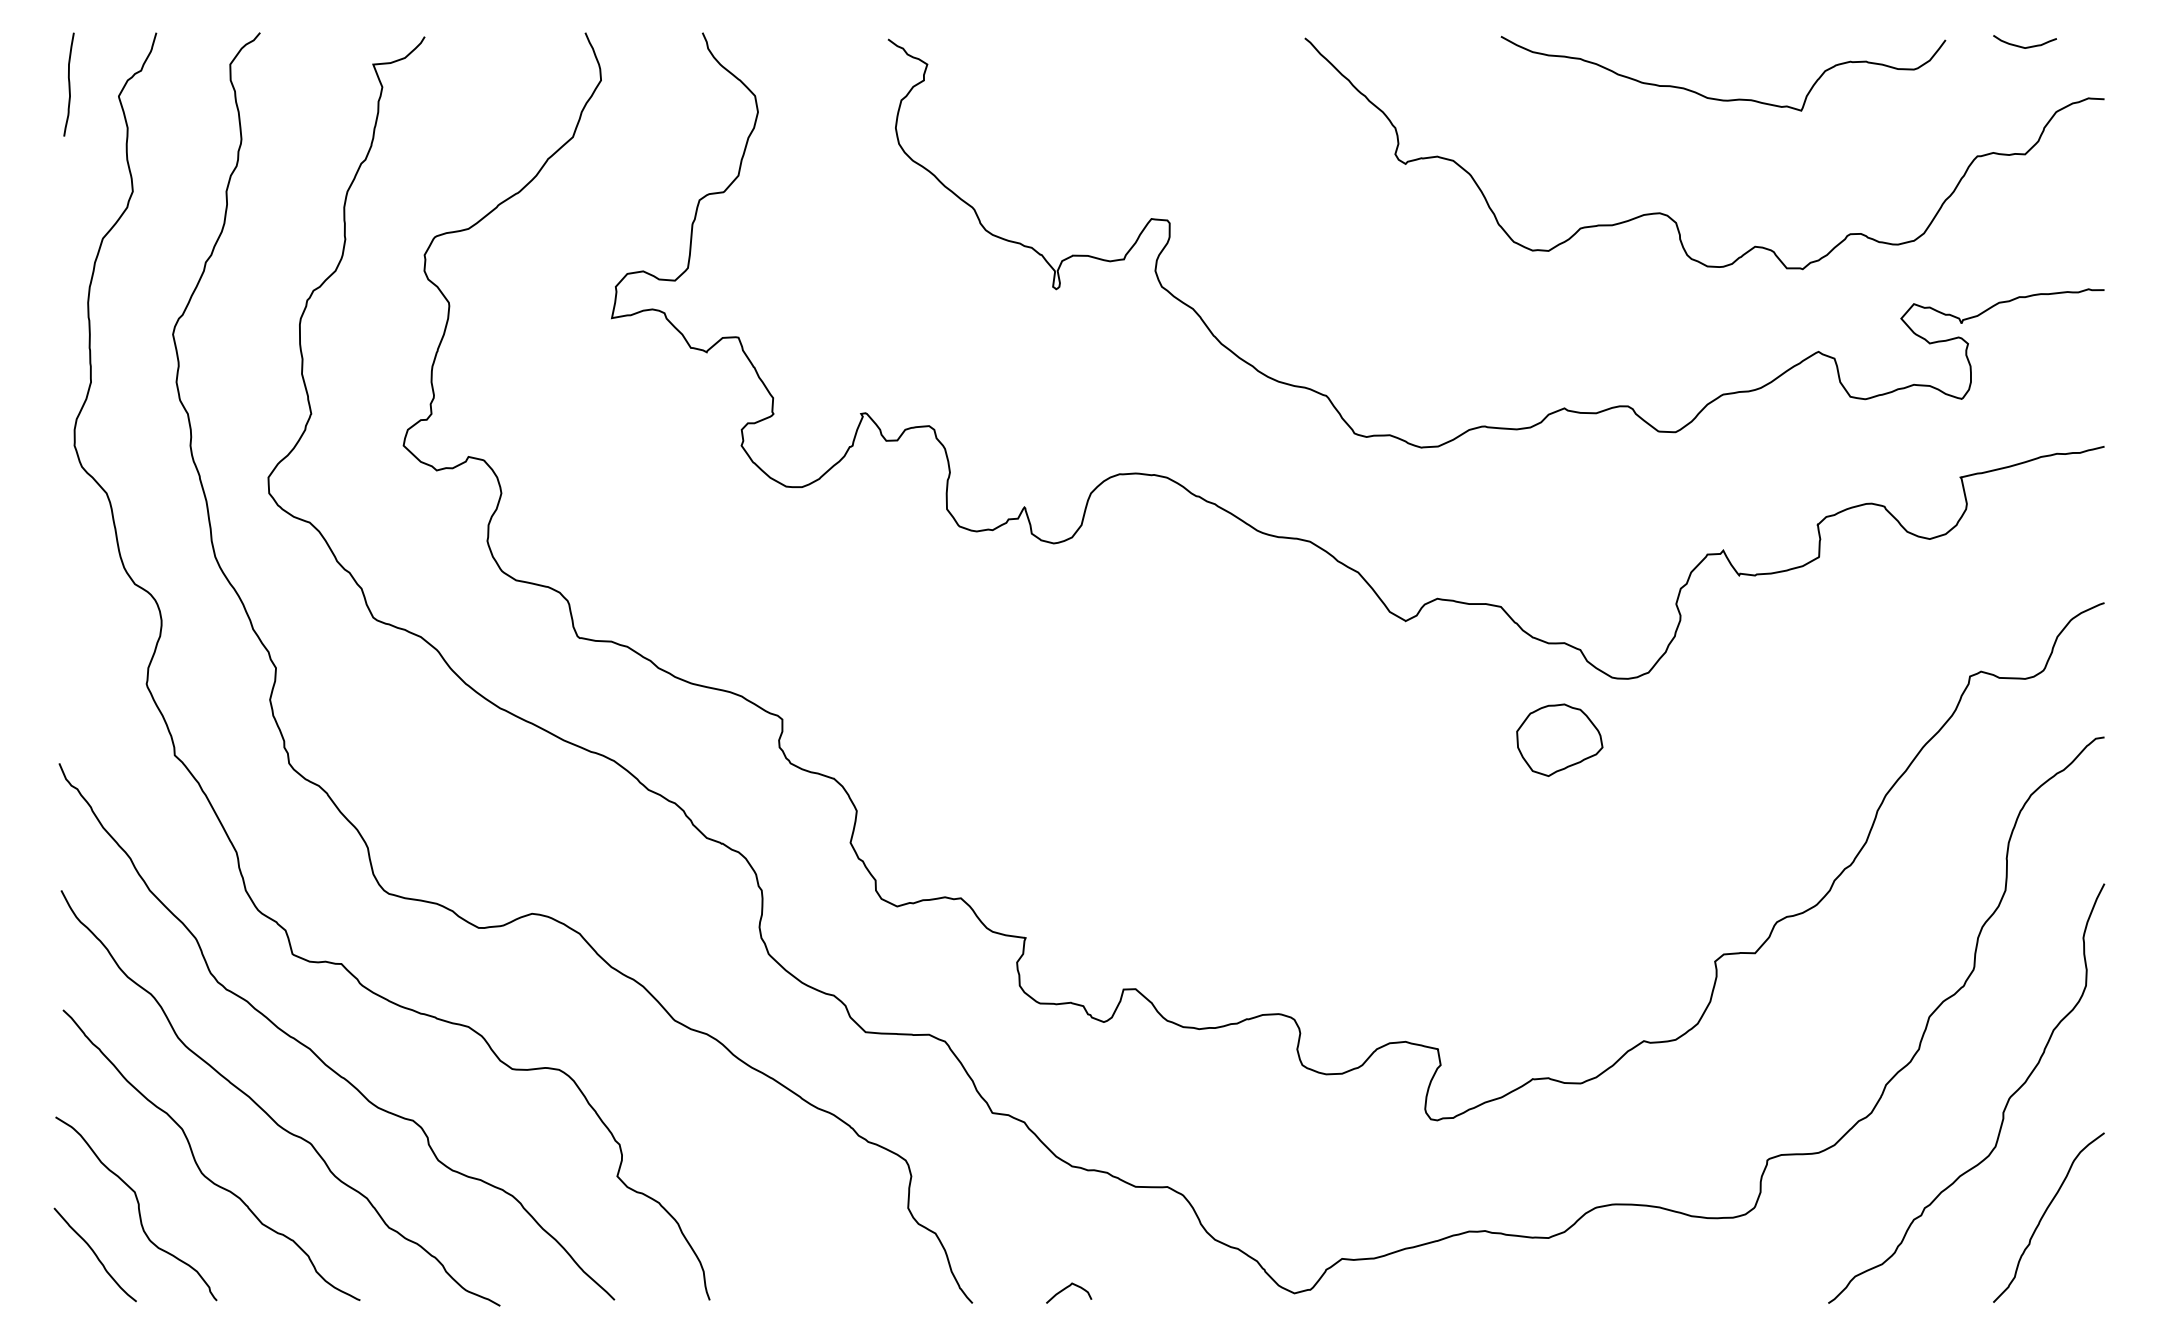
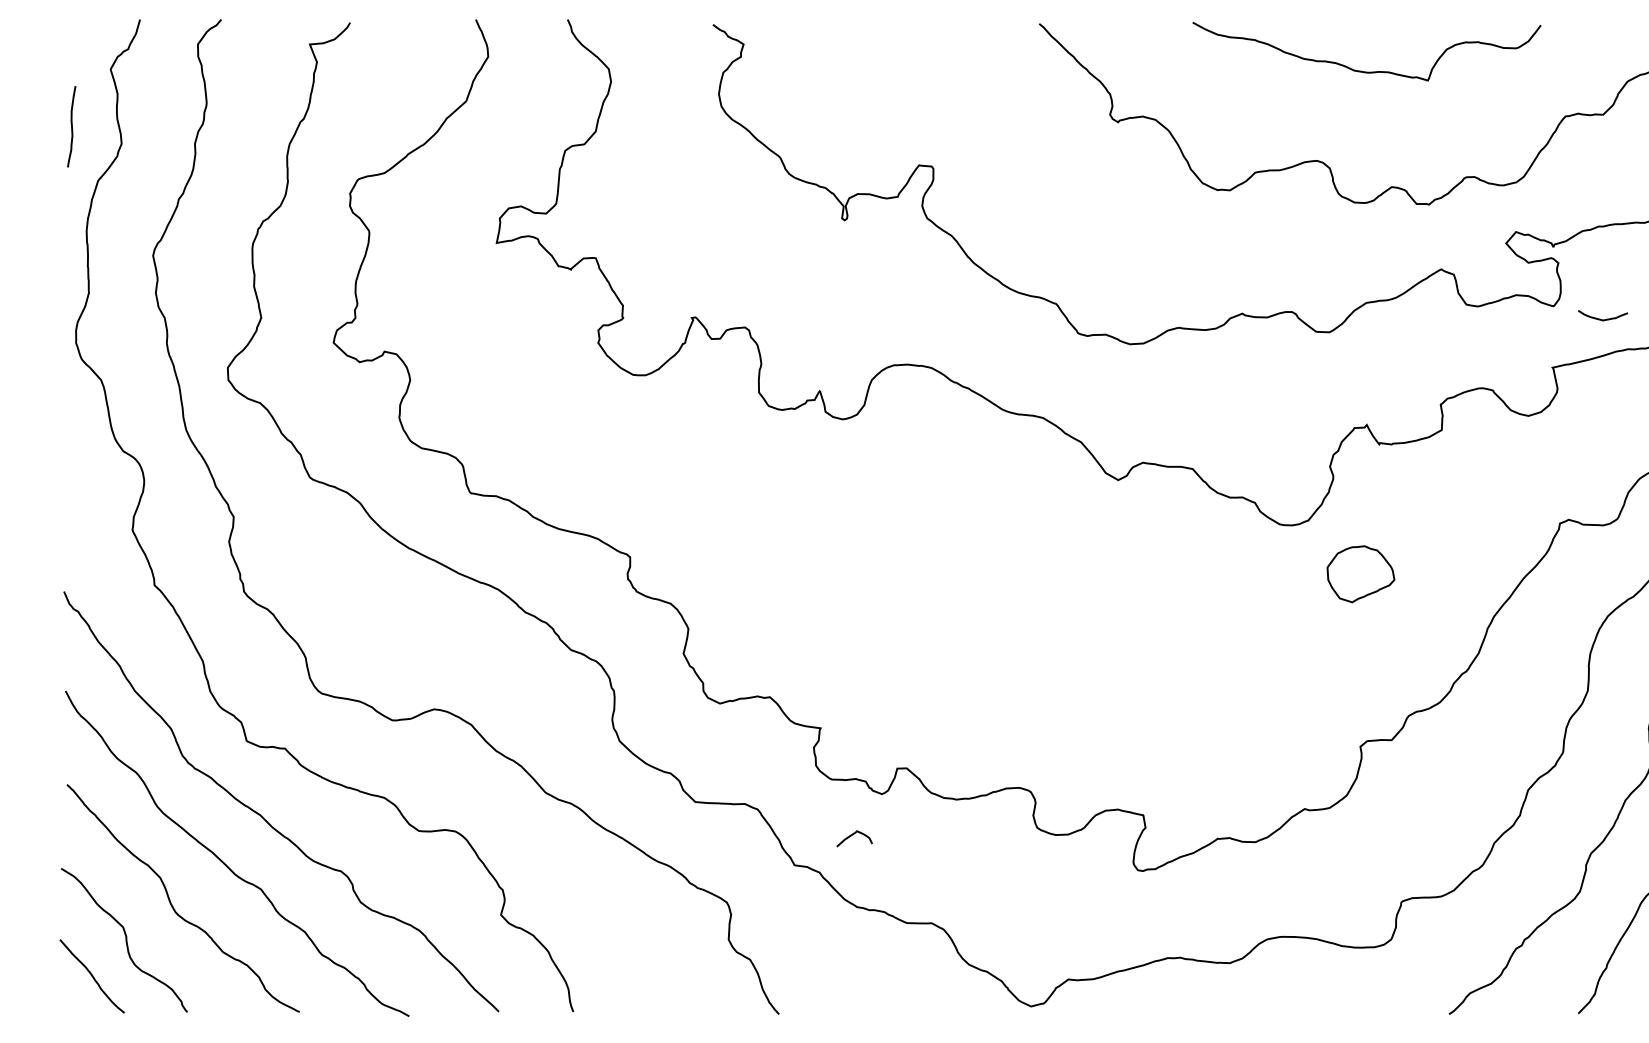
curve: (2023, 46) -> (1601, 319), moved
curve: (68, 84) -> (71, 126), moved
part: (1559, 739) -> (1360, 573), moved
curve: (1067, 1288) -> (853, 835), moved

